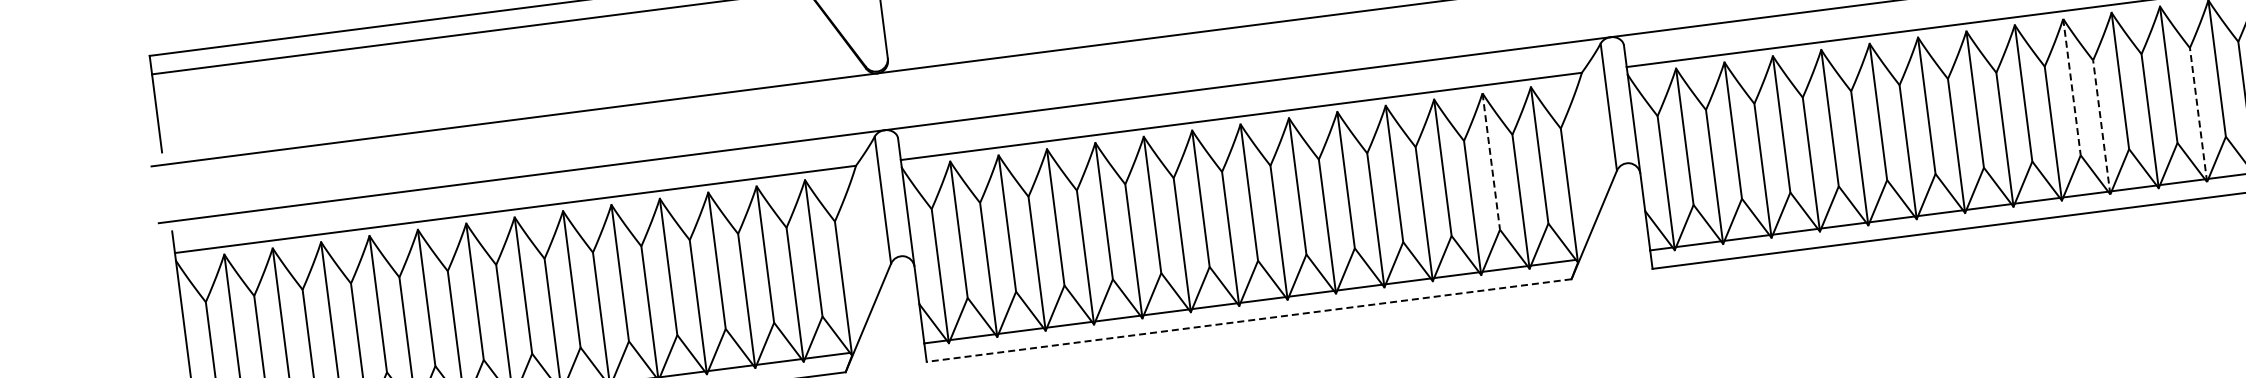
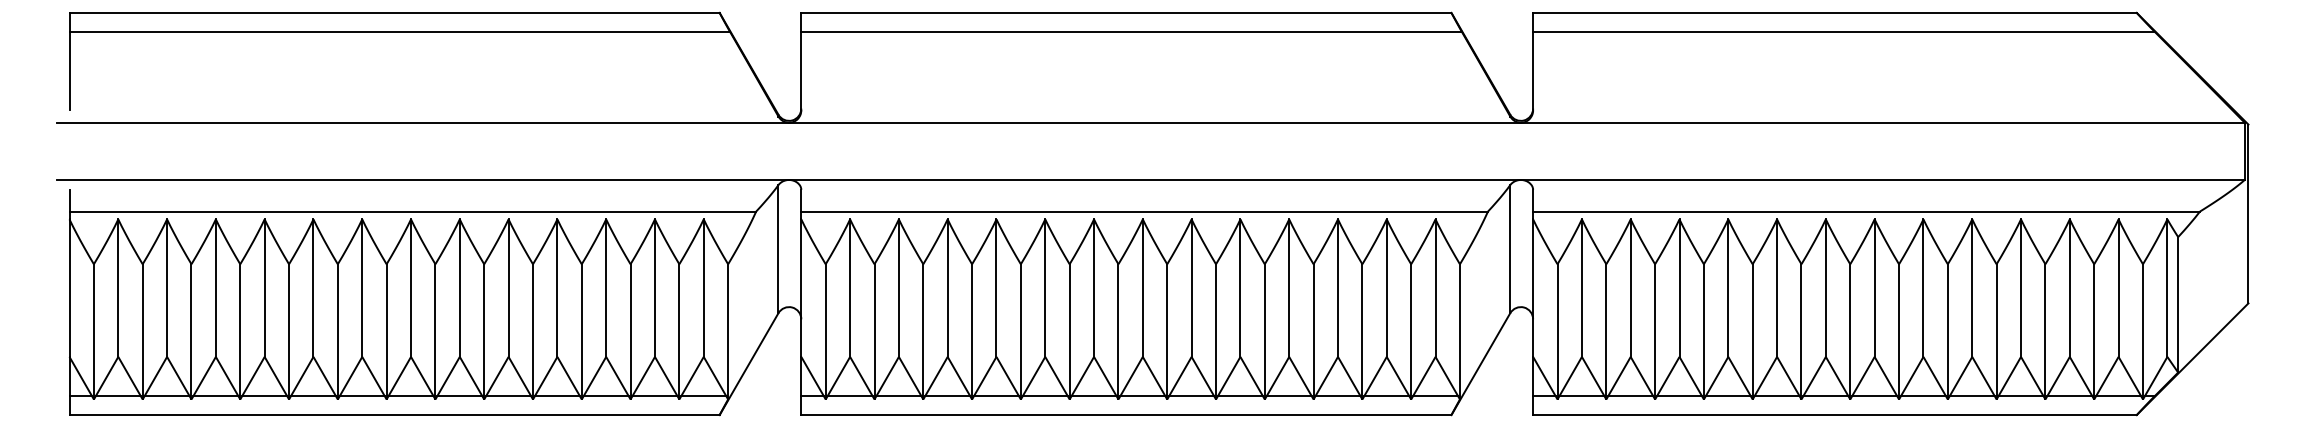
line: (2072, 87) -> (1972, 288), dashed -> solid
line: (2198, 114) -> (2094, 331), dashed -> solid
line: (2101, 127) -> (1996, 331), dashed -> solid
line: (1491, 161) -> (1386, 288), dashed -> solid
line: (1248, 321) -> (1125, 415), dashed -> solid

